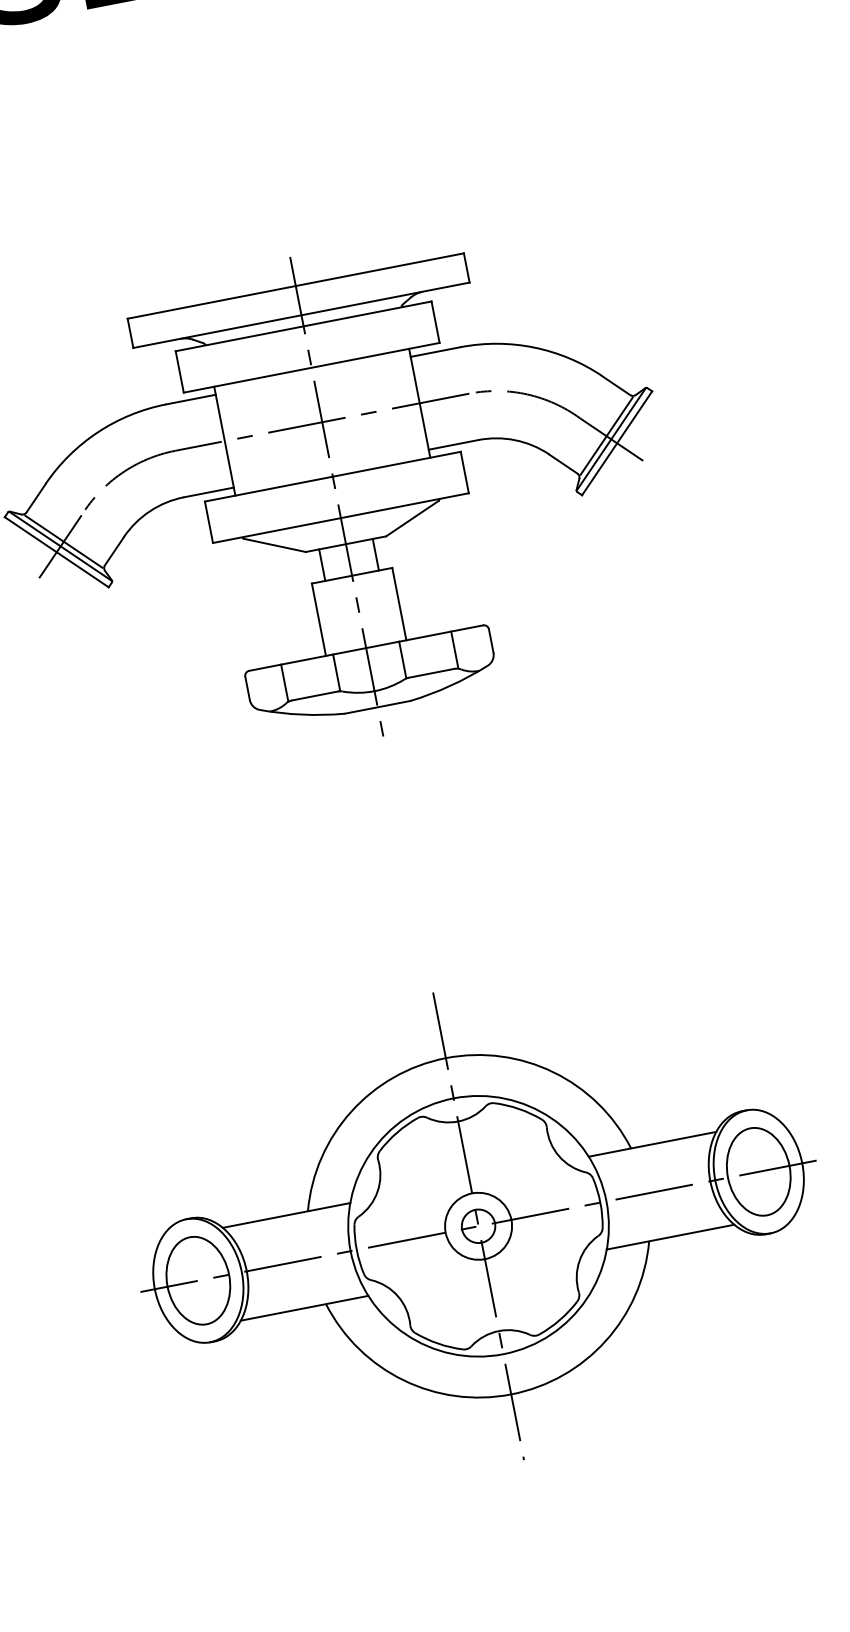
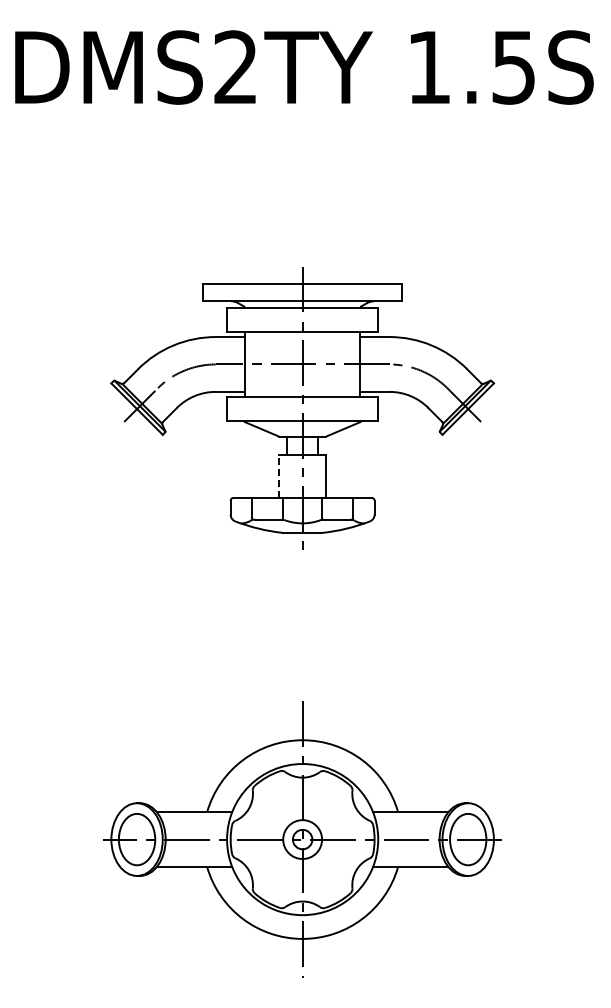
line: (318, 619) -> (278, 476), solid -> dashed

